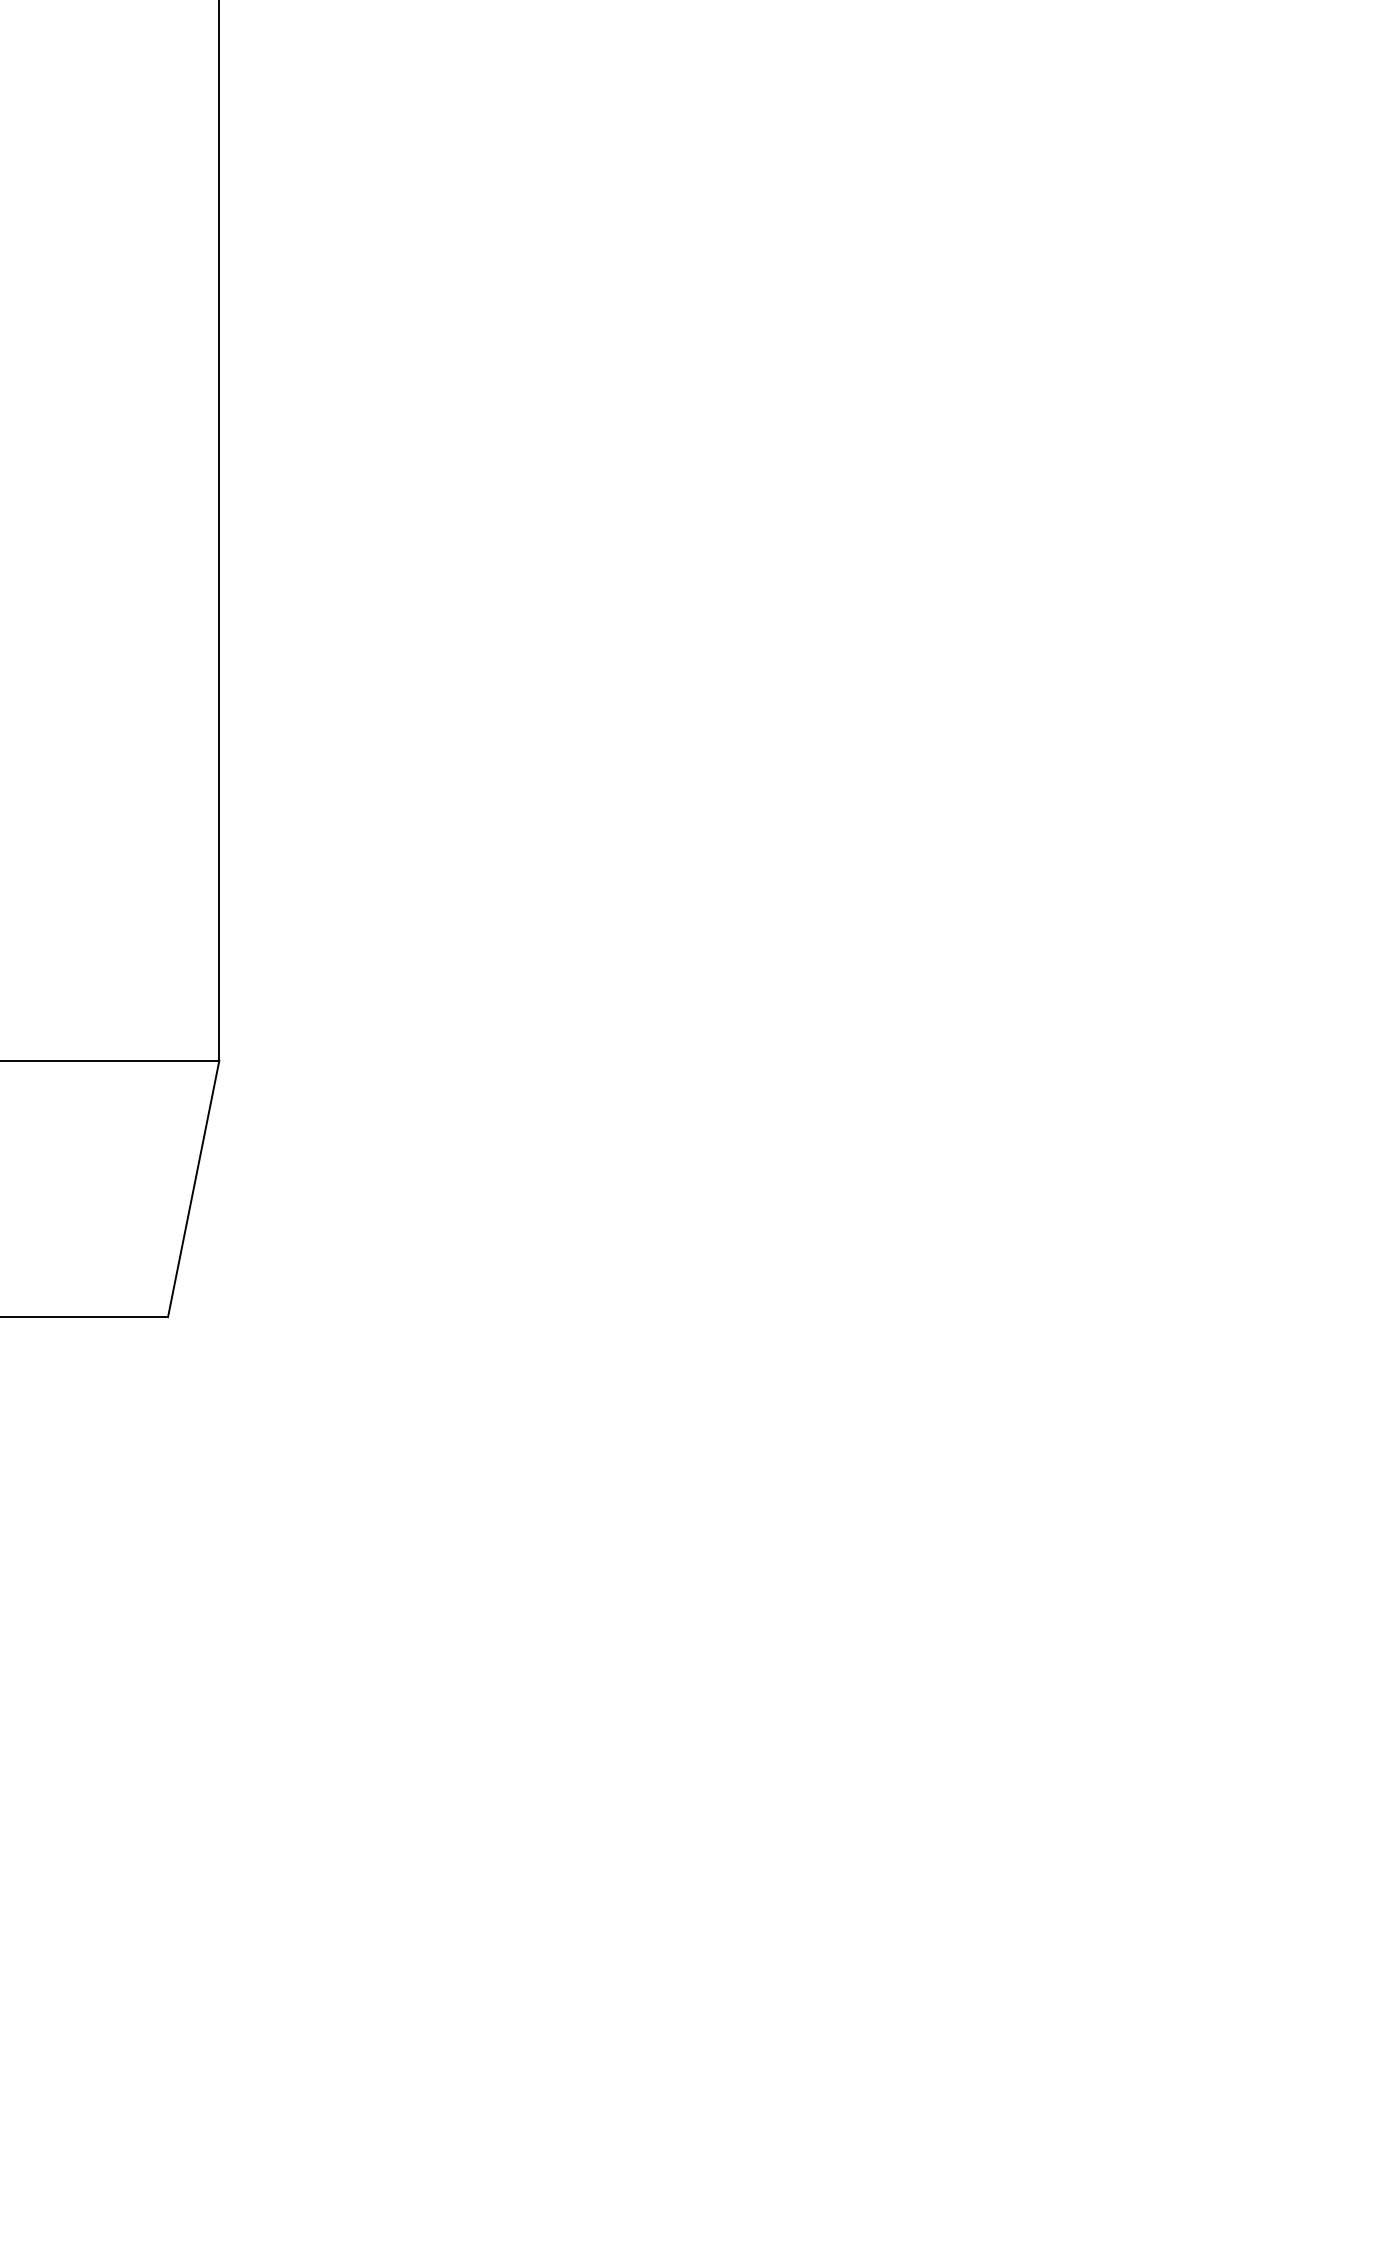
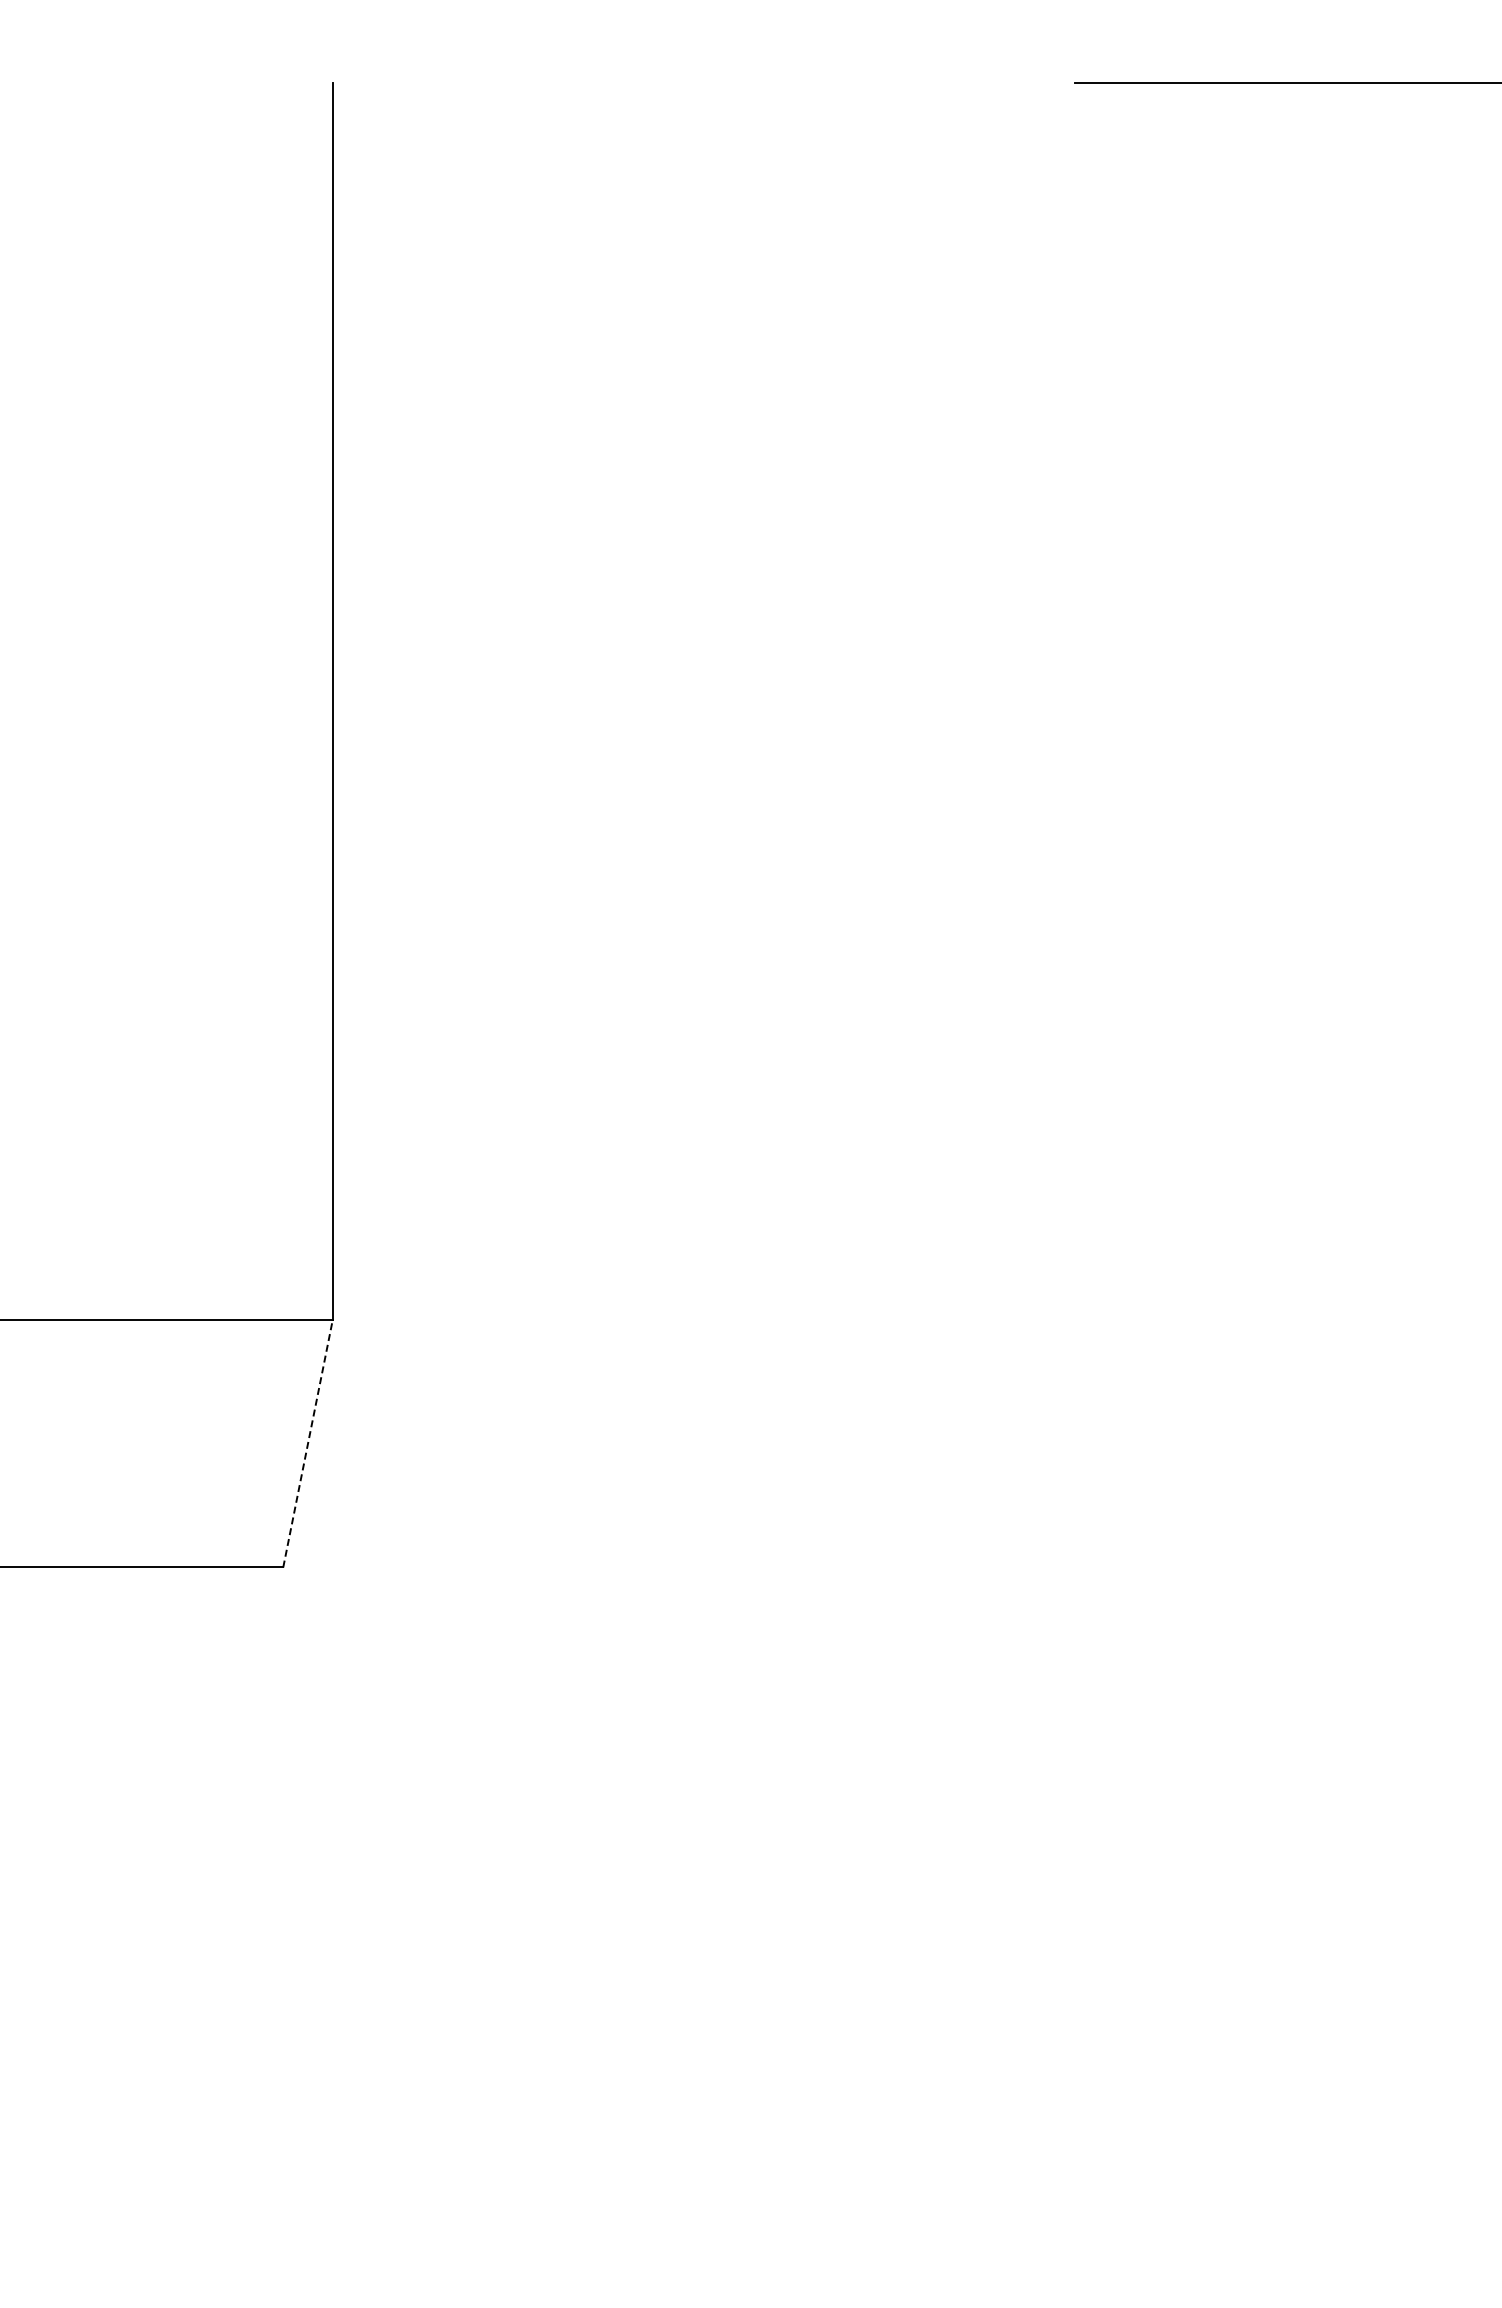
line: (194, 1188) -> (308, 1443), solid -> dashed

